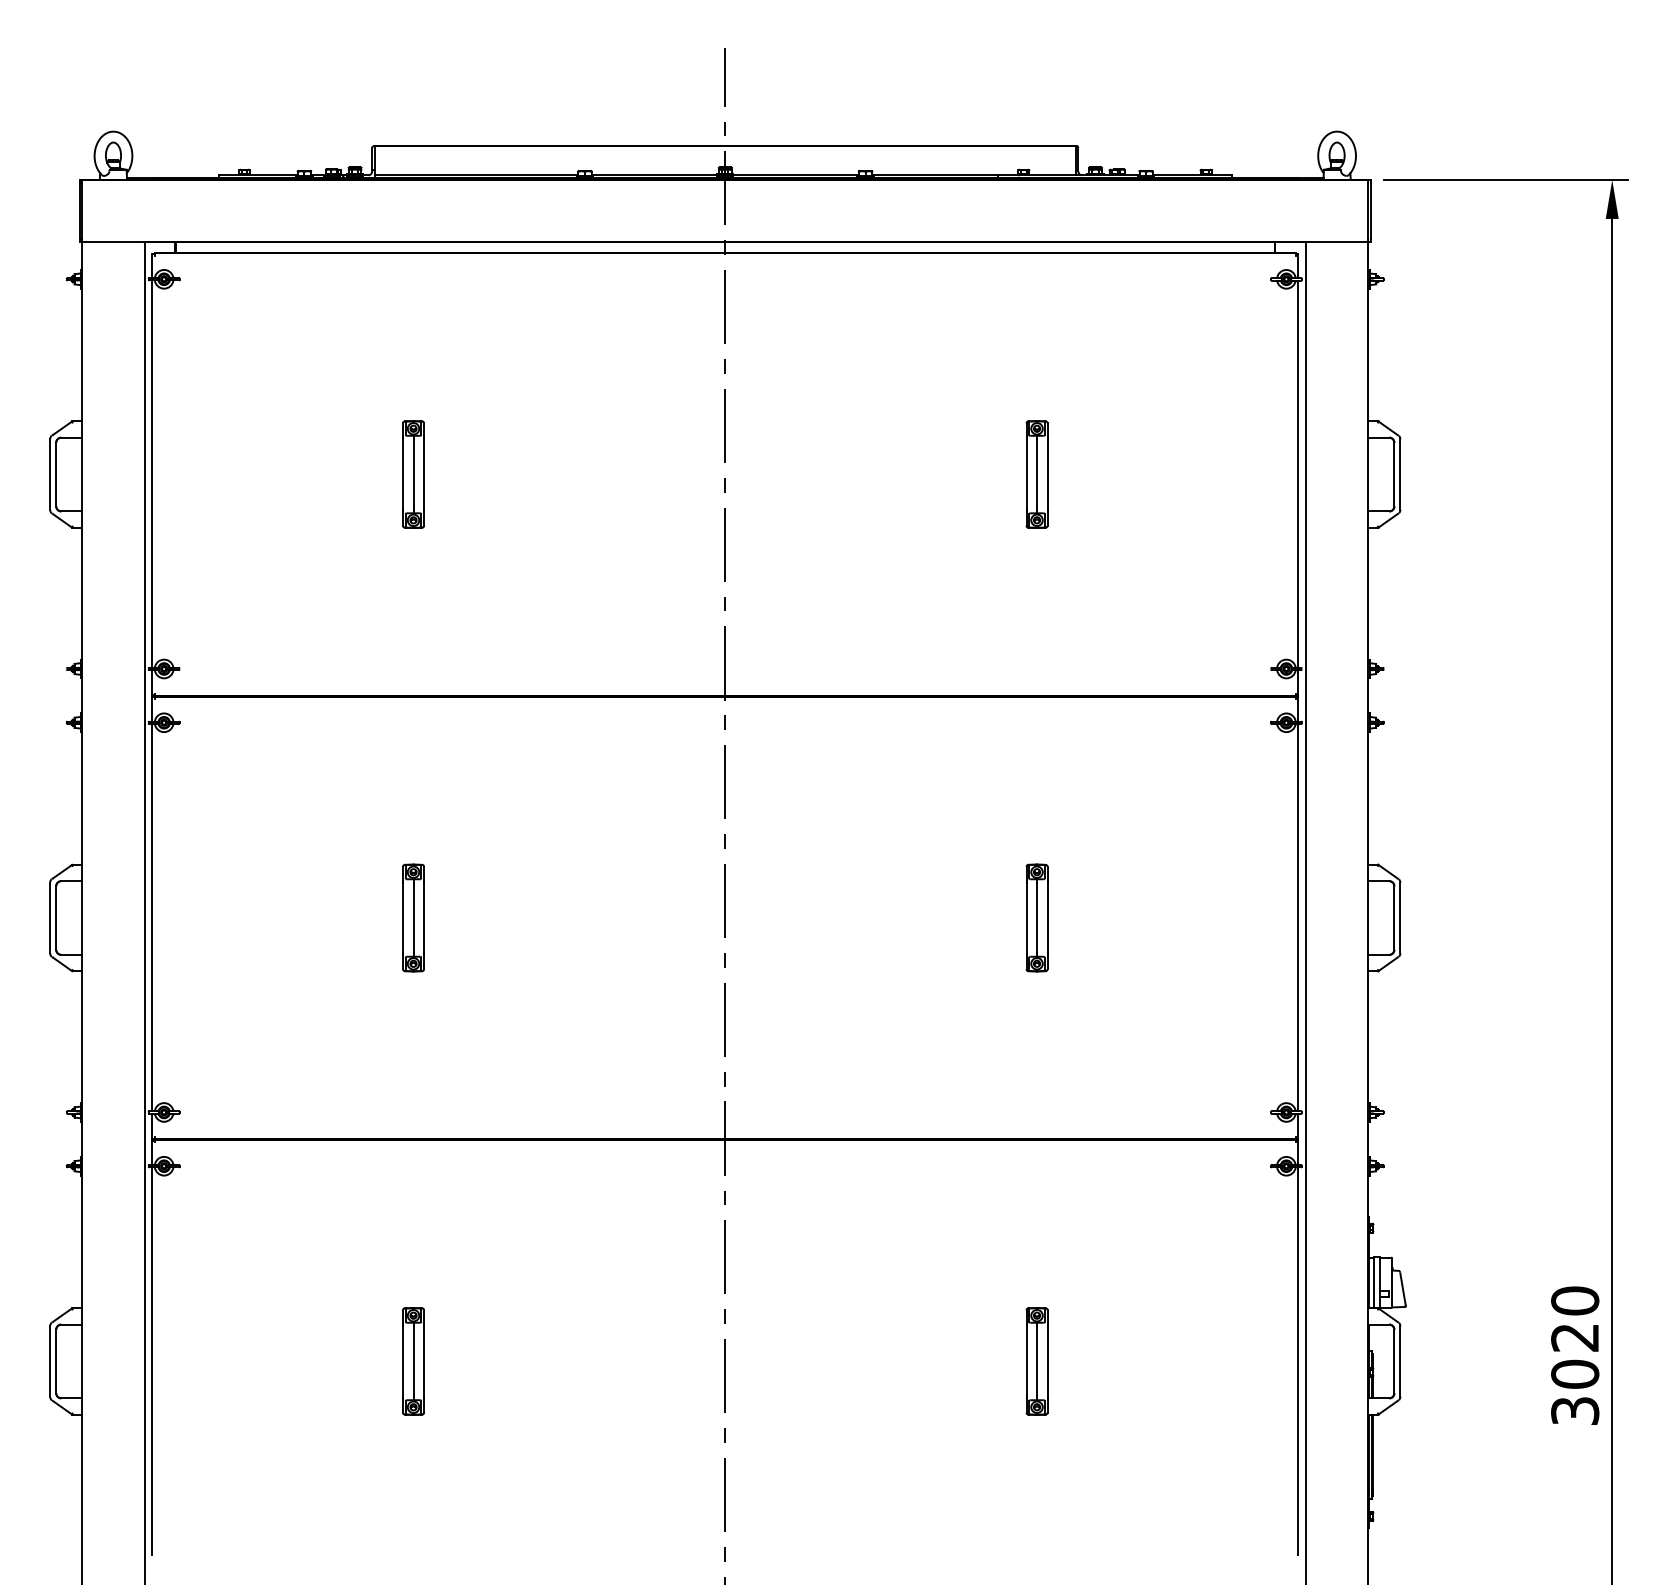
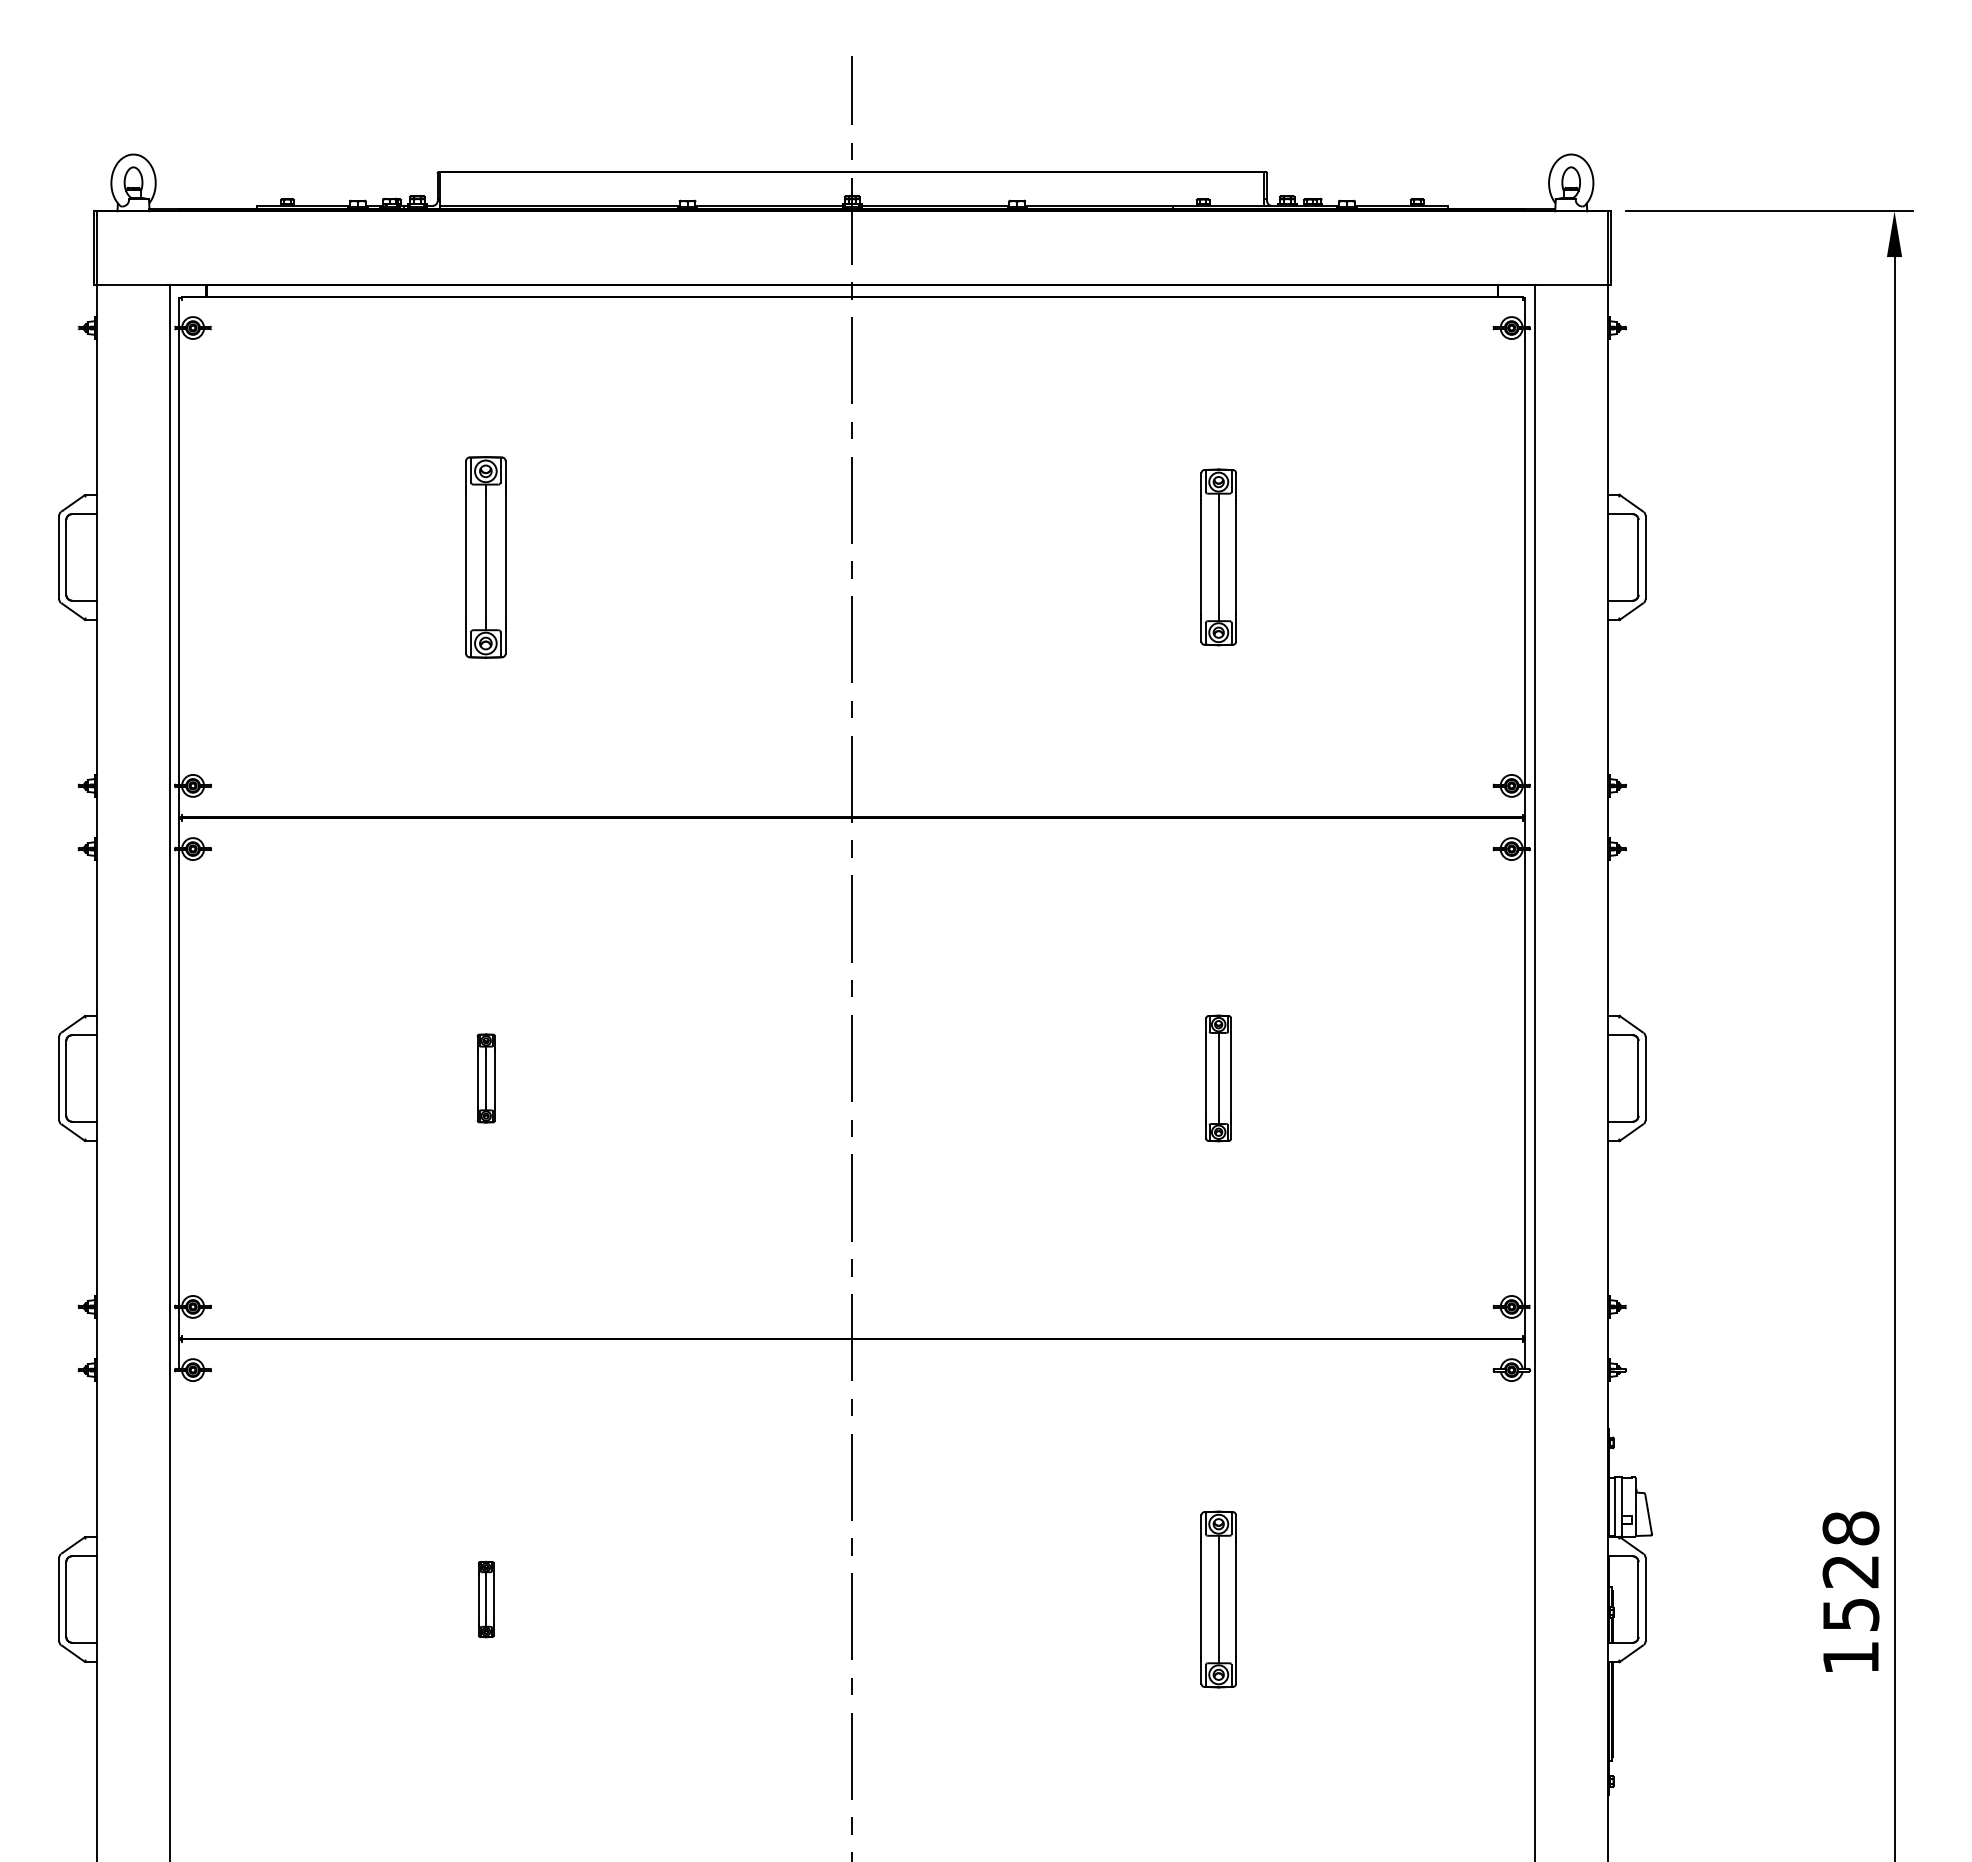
part: (413, 474) -> (486, 557), size x1.6
part: (1036, 474) -> (1218, 557), size x1.4
part: (413, 918) -> (486, 1078), size x0.7
text: (1574, 1355) -> (1850, 1592), 3020 -> 1528
line: (152, 1360) -> (179, 1598), removed
line: (1298, 1360) -> (1525, 1598), removed
part: (413, 1361) -> (486, 1599), size x0.6
part: (1036, 1361) -> (1218, 1599), size x1.4

